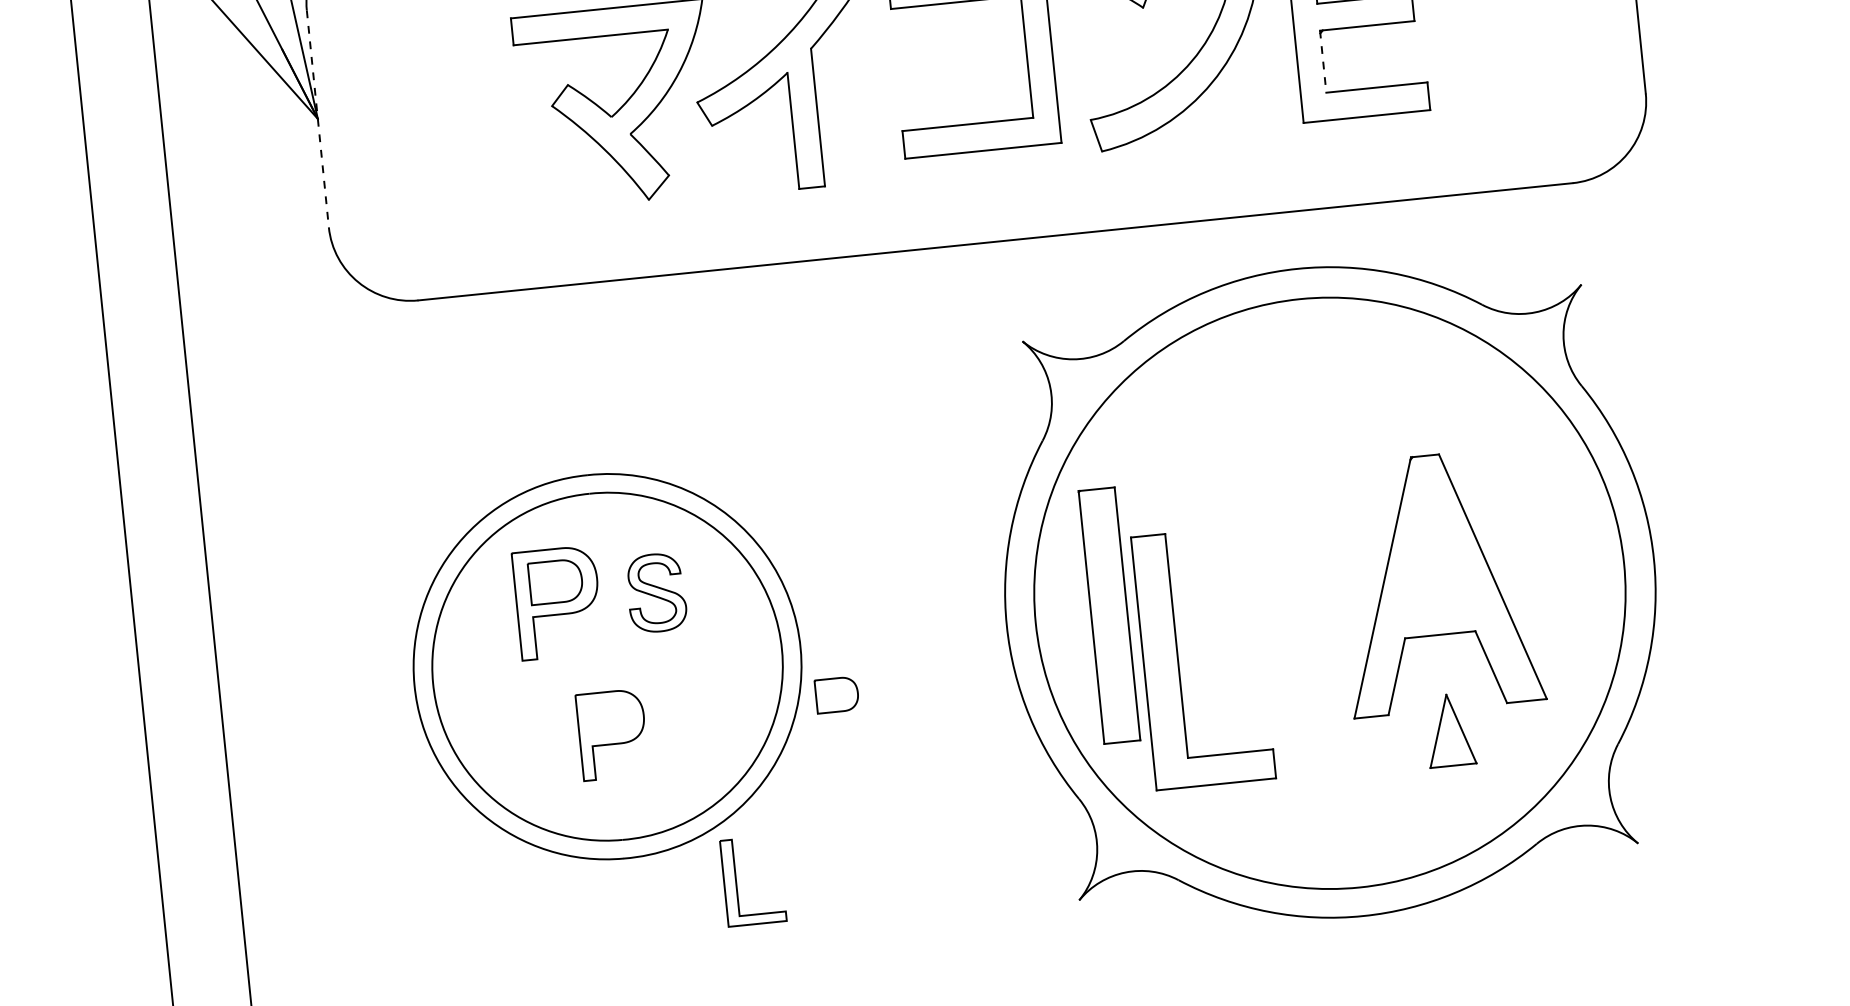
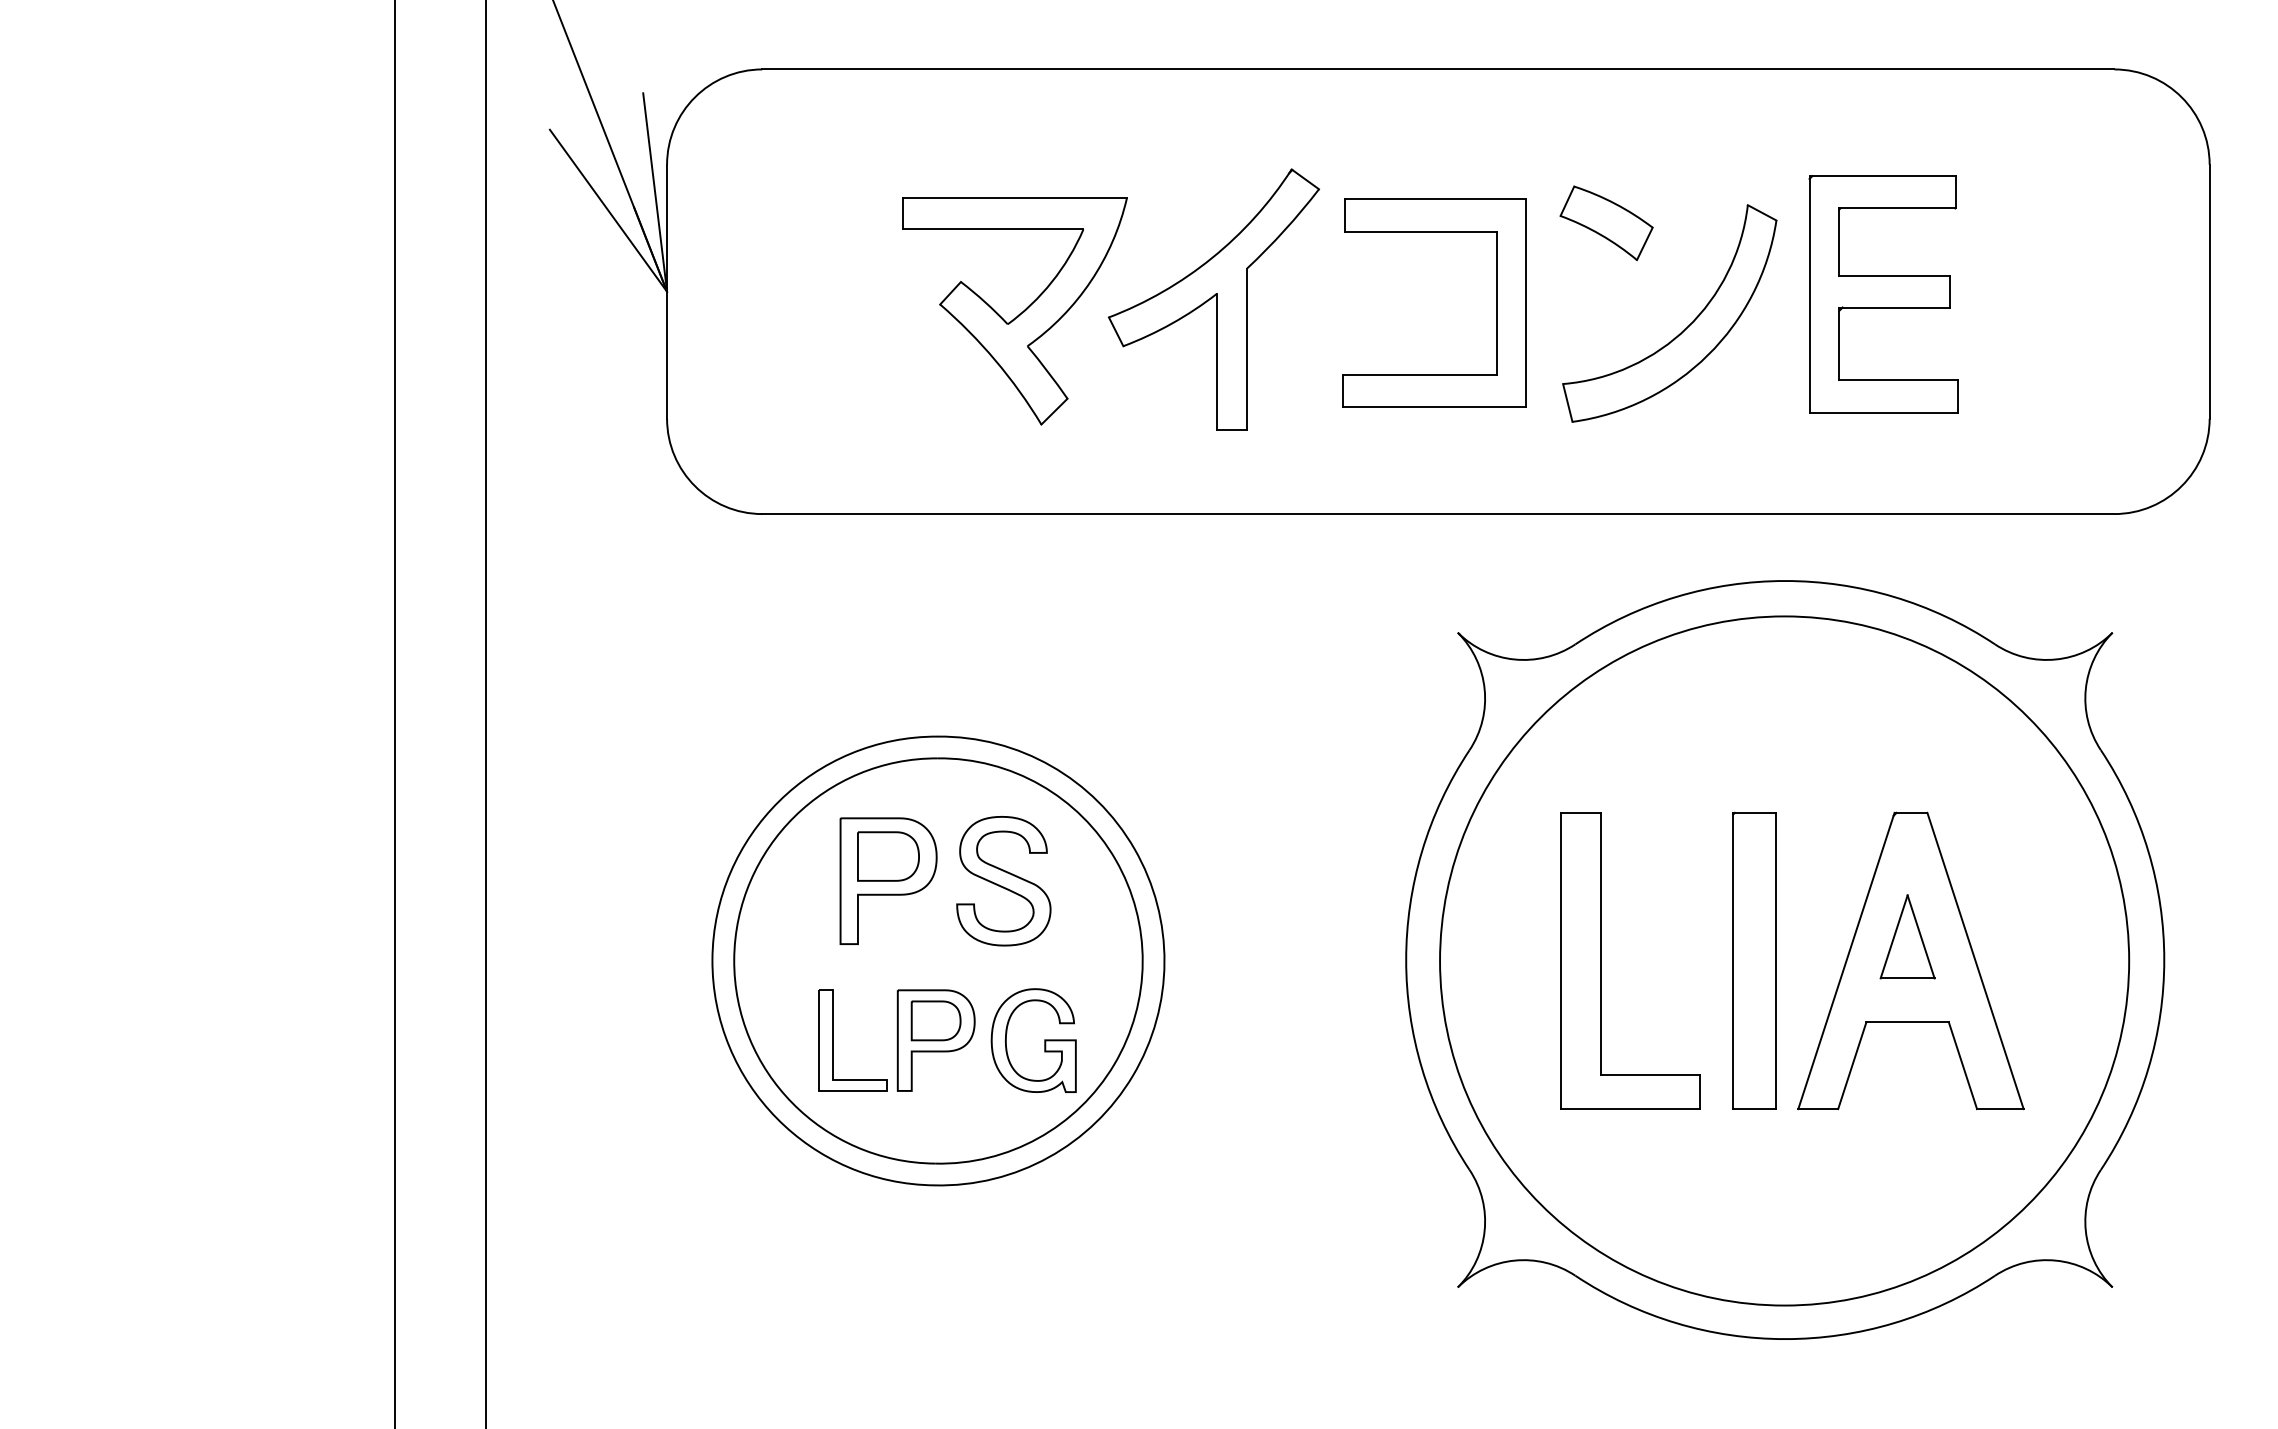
line: (1323, 62) -> (1839, 344), dashed -> solid
line: (318, 119) -> (667, 292), dashed -> solid
part: (656, 593) -> (1003, 881), size x1.43
part: (1109, 615) -> (1754, 960), moved
part: (1178, 660) -> (1601, 960), moved
part: (836, 694) -> (935, 1020), moved
part: (704, 725) -> (1044, 1040), added
part: (1449, 729) -> (1907, 936), moved
part: (736, 882) -> (833, 1040), moved

